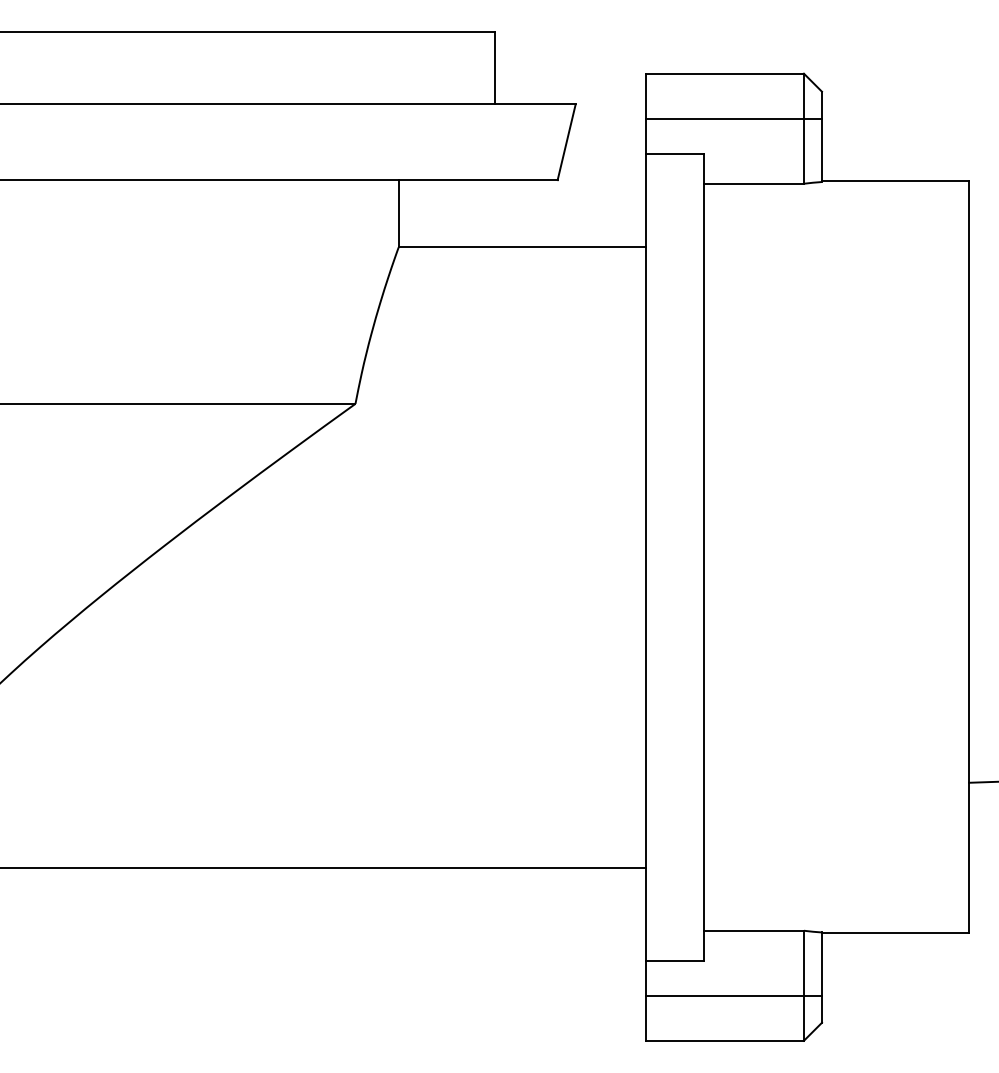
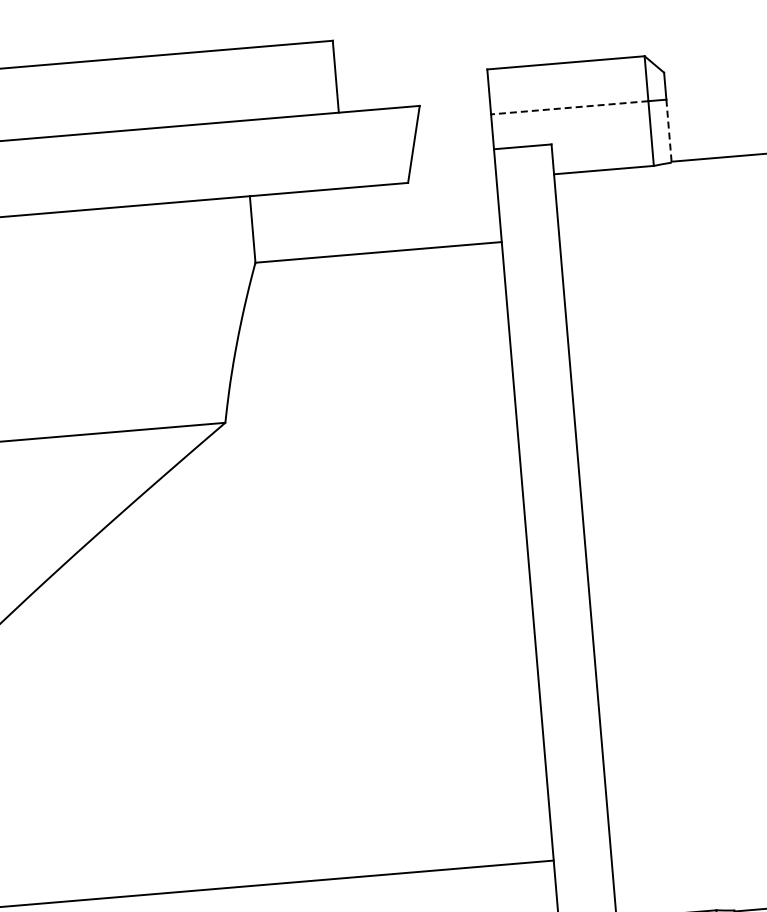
line: (725, 118) -> (570, 107), solid -> dashed
line: (821, 150) -> (668, 131), solid -> dashed

